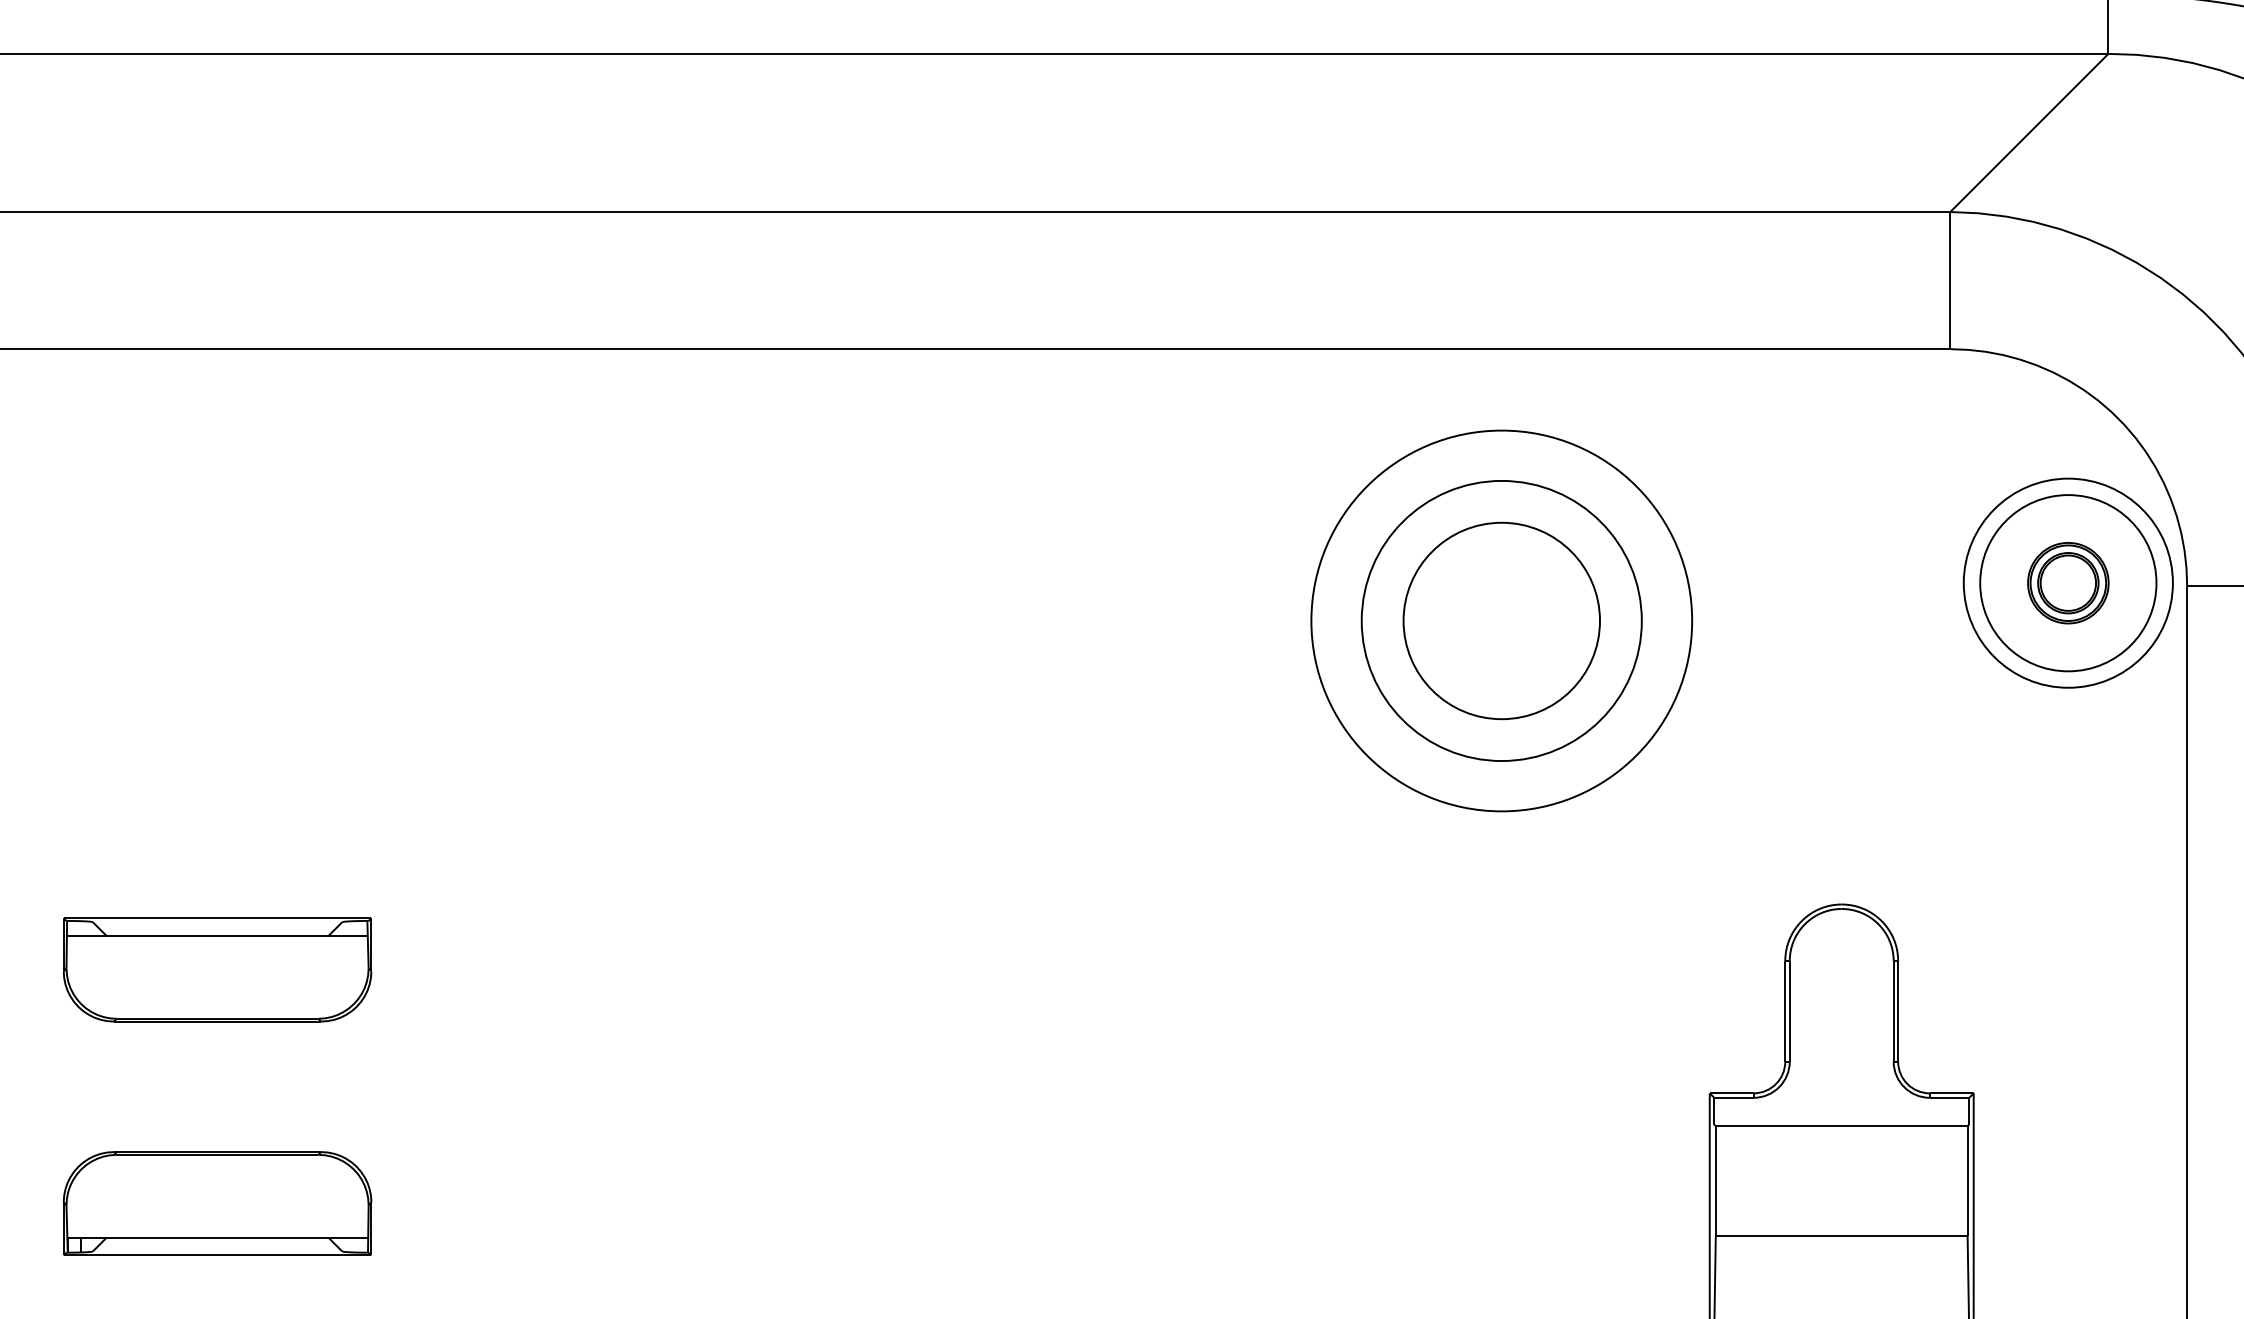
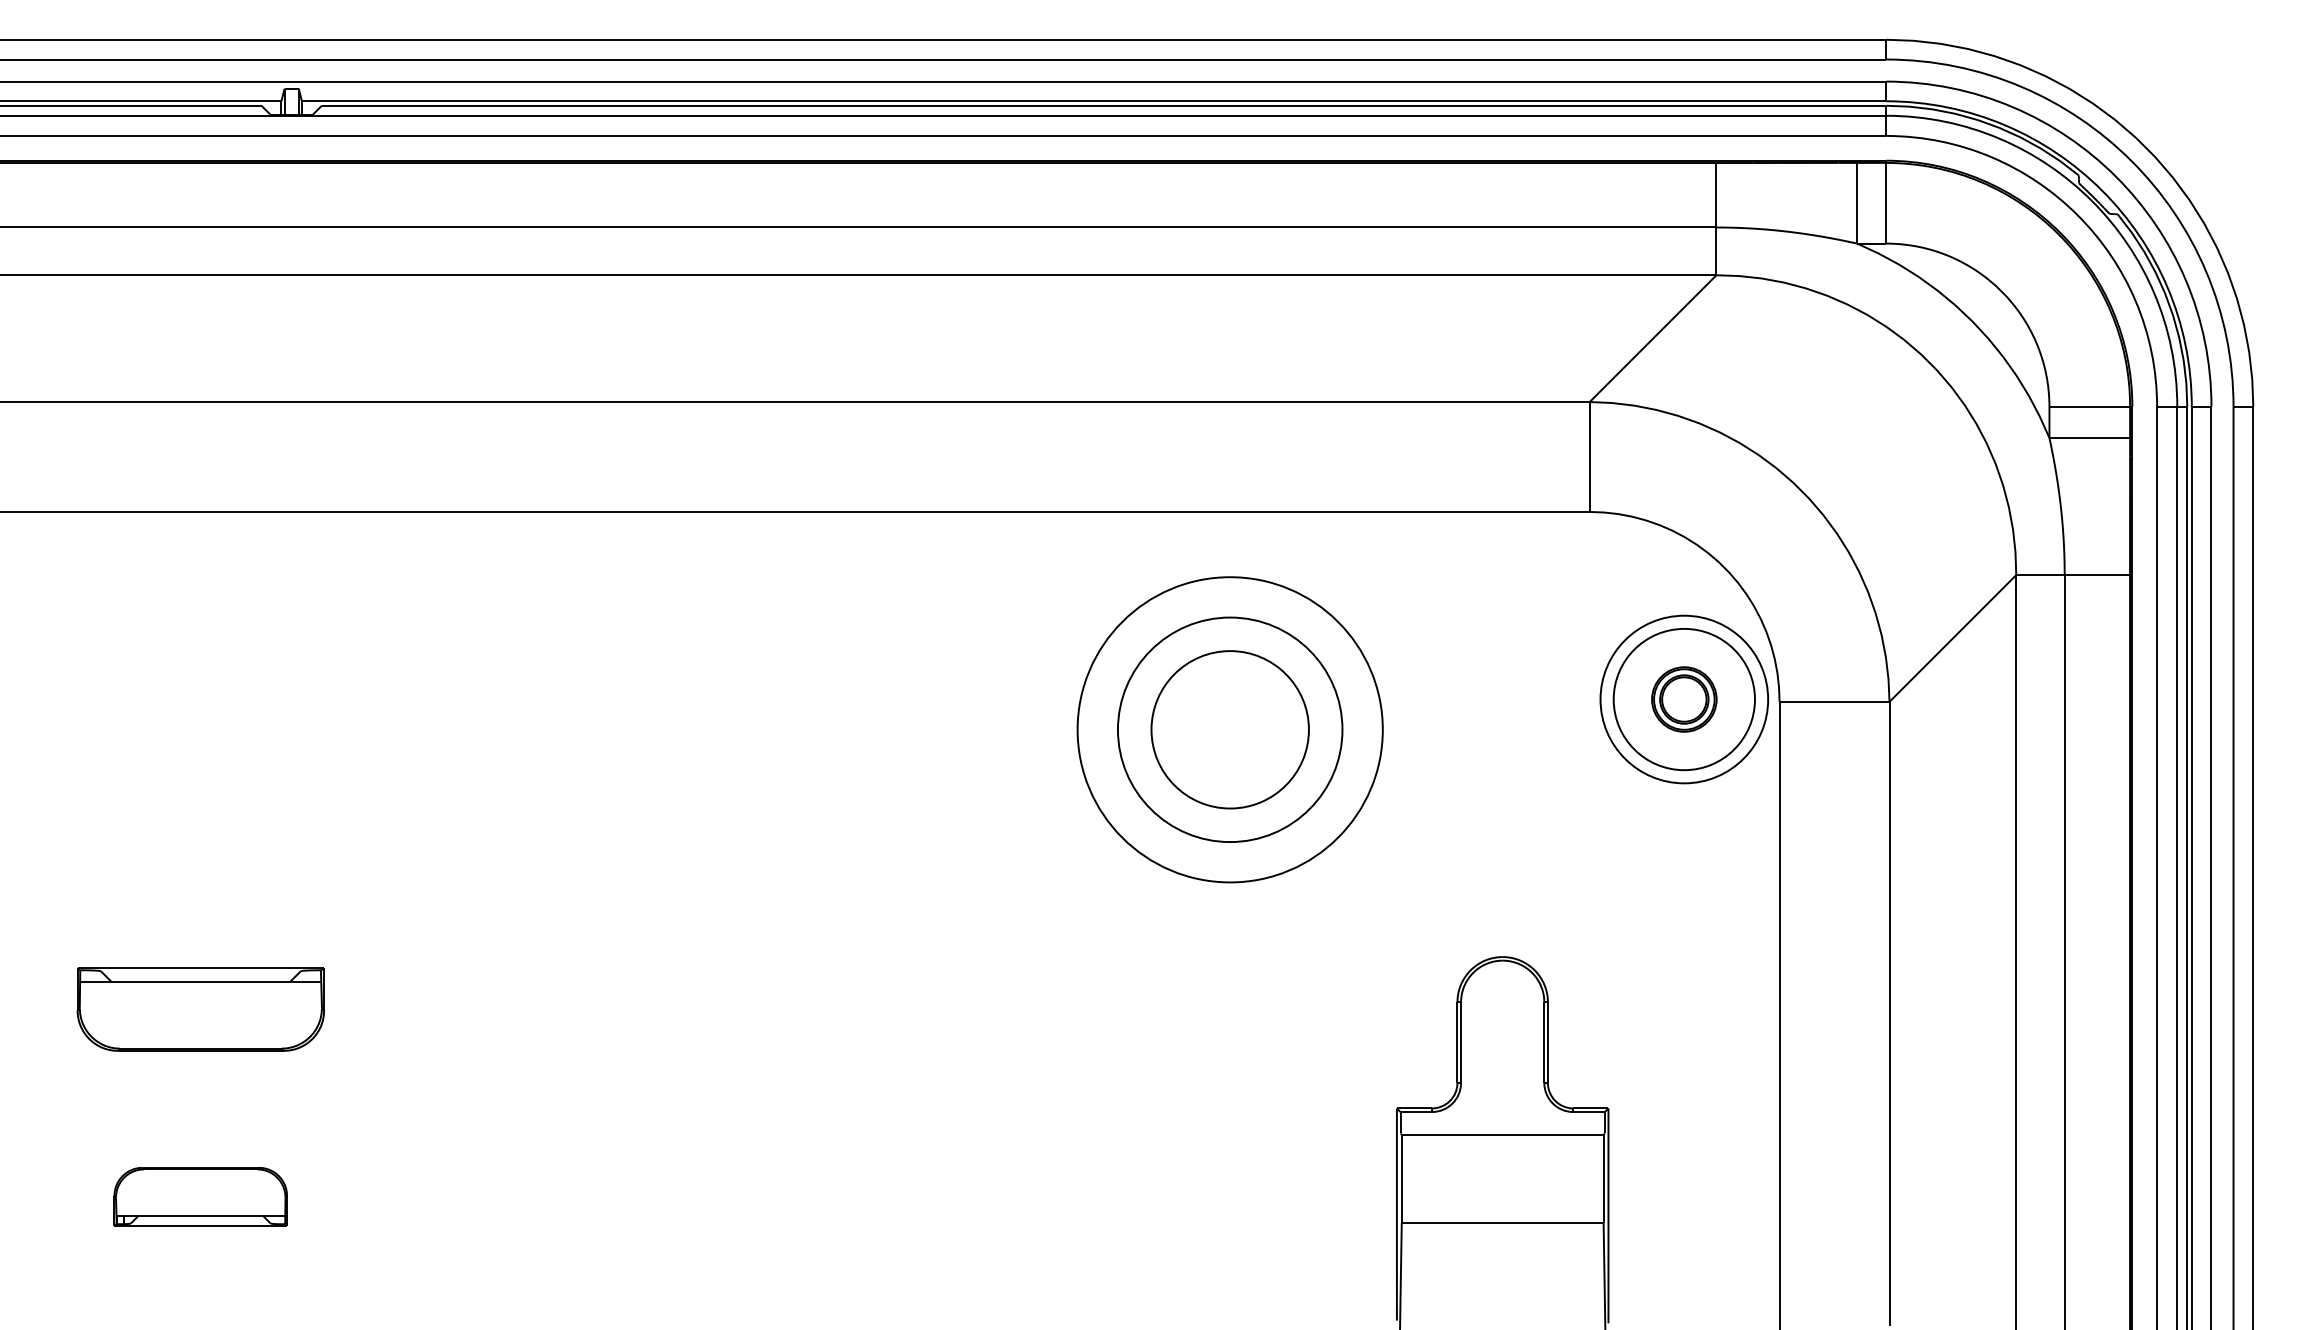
part: (217, 1203) -> (200, 1196), size x0.7

